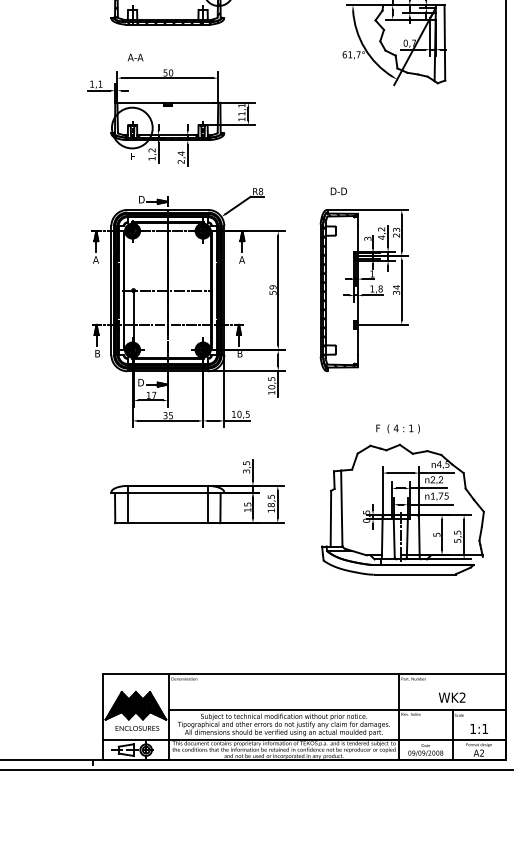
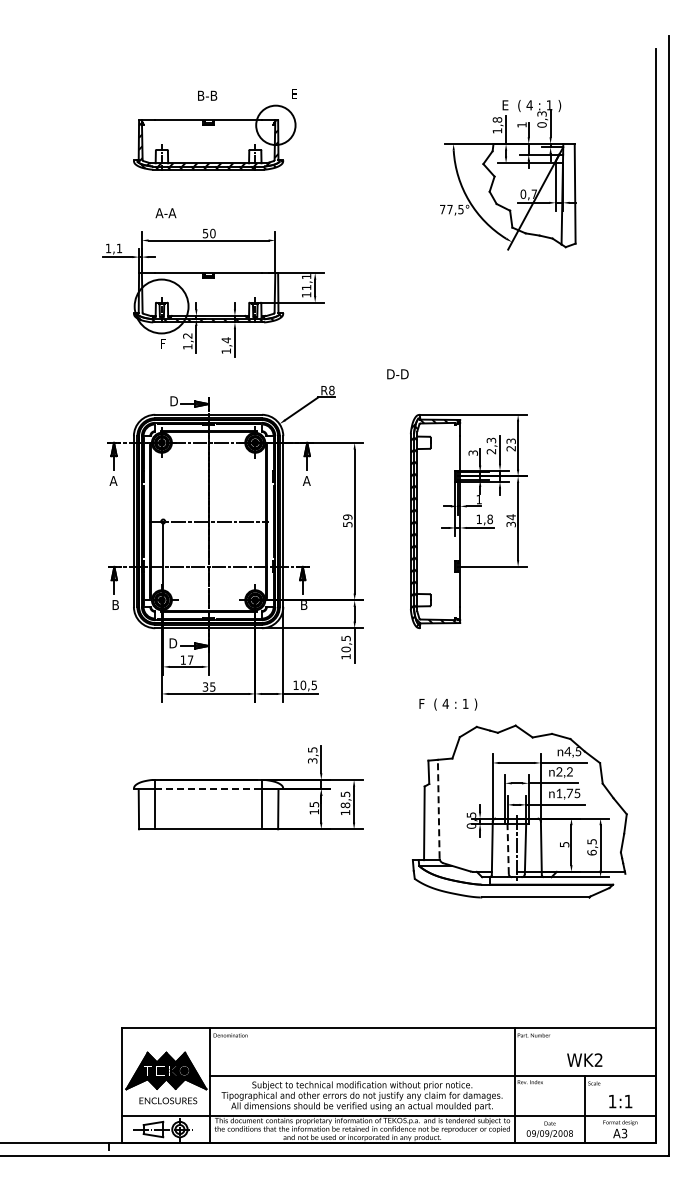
text: (351, 54) -> (451, 209), 61,7° -> 77,5°
text: (180, 161) -> (225, 350), 2,4 -> 1,4
text: (338, 191) -> (397, 374), moved
text: (381, 233) -> (491, 445), 4,2 -> 2,3
text: (398, 428) -> (448, 704), moved
line: (168, 493) -> (209, 789), solid -> dashed
line: (341, 507) -> (438, 808), solid -> dashed
line: (394, 537) -> (508, 848), solid -> dashed
text: (457, 540) -> (591, 852), 5,5 -> 6,5
text: (482, 753) -> (624, 1133), A2 -> A3

